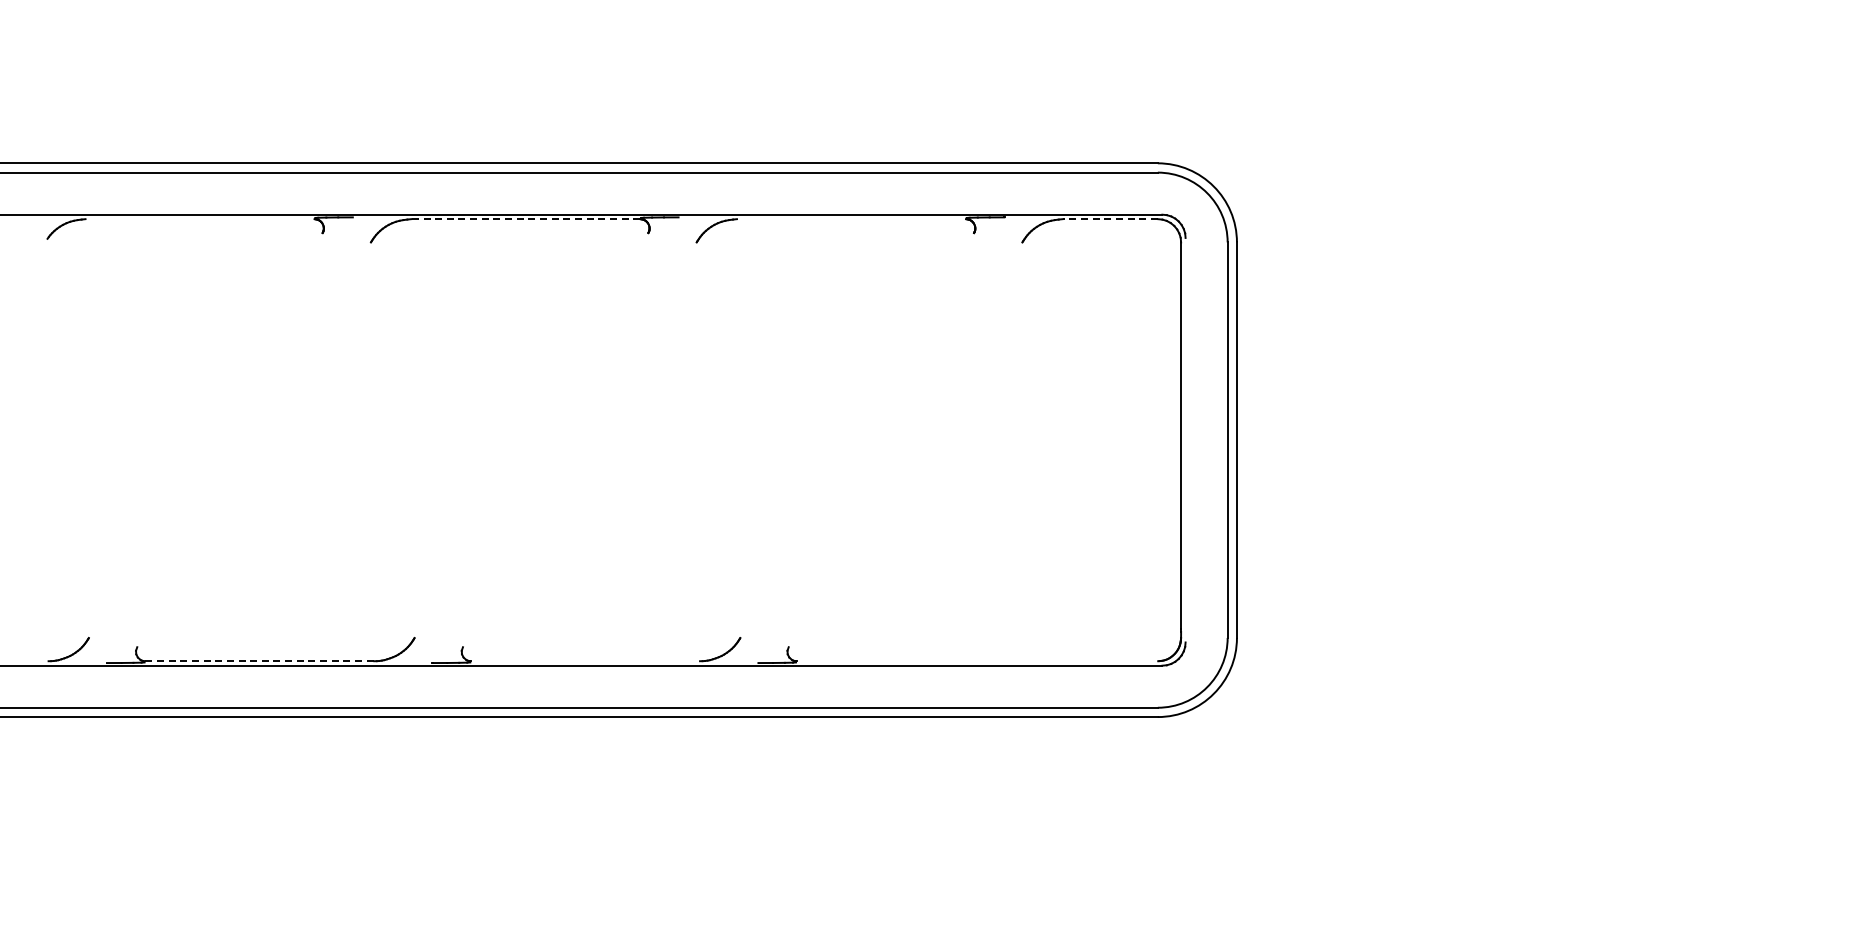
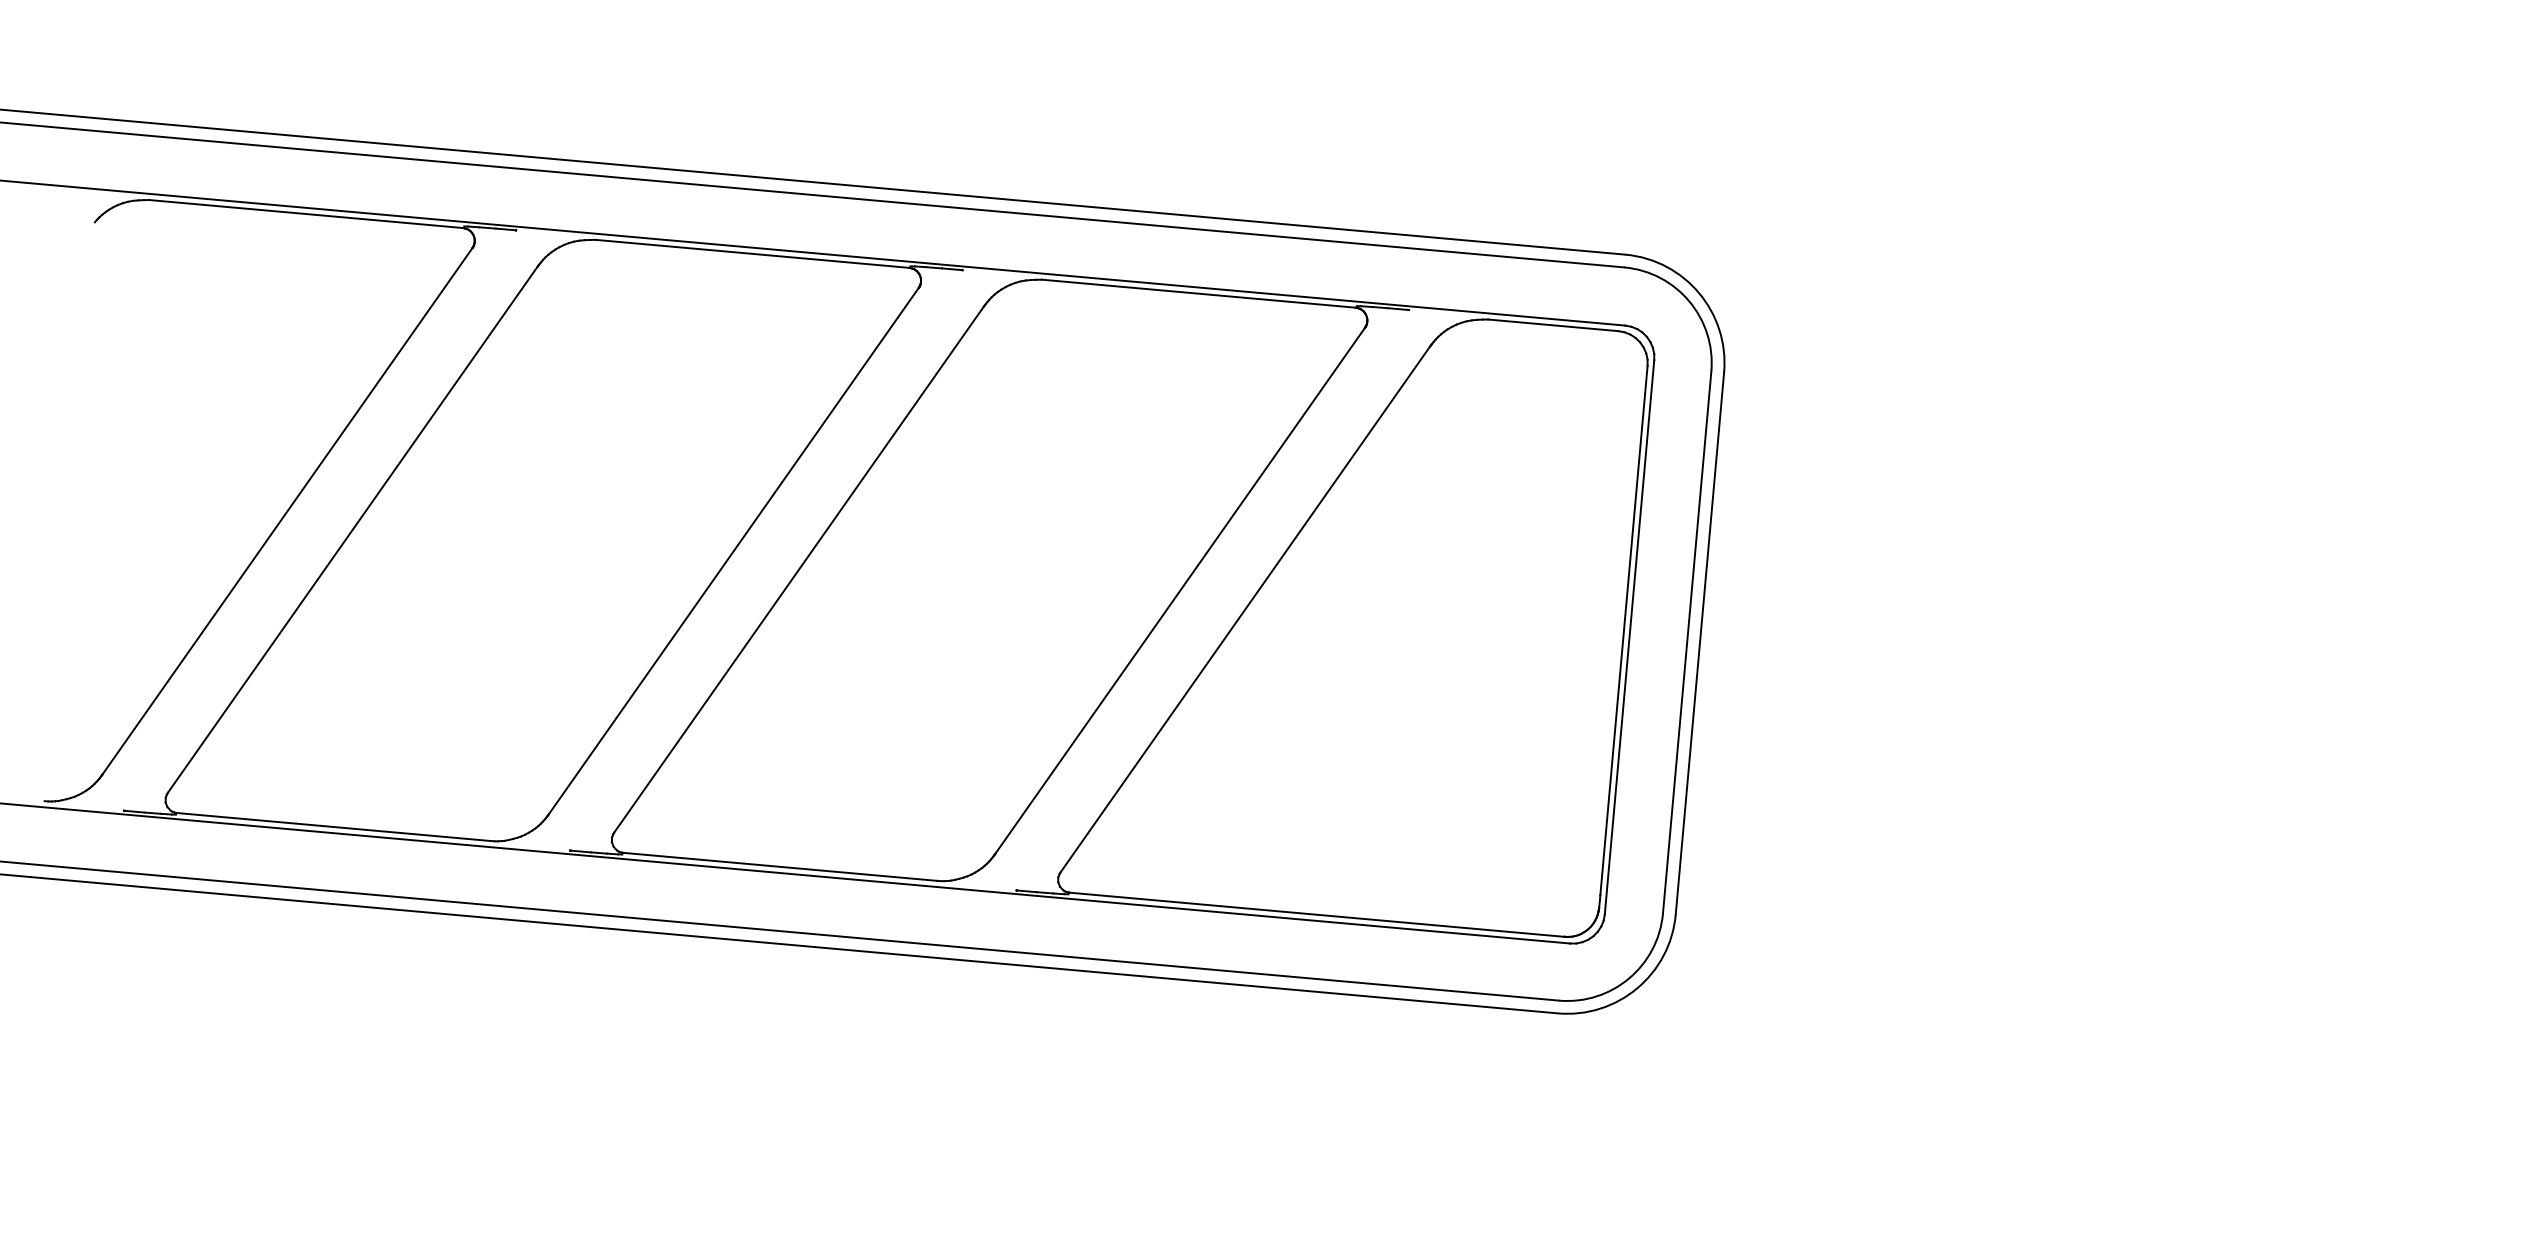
line: (199, 219) -> (305, 214), added
line: (525, 219) -> (752, 254), dashed -> solid
line: (851, 219) -> (1198, 294), added
line: (1110, 219) -> (1553, 325), dashed -> solid
line: (205, 435) -> (287, 511), added
line: (531, 435) -> (733, 550), added
line: (856, 435) -> (1179, 590), added
line: (1185, 439) -> (1629, 636), added
line: (253, 444) -> (351, 529), added
line: (579, 444) -> (798, 569), added
line: (905, 444) -> (1245, 609), added
line: (259, 661) -> (333, 827), dashed -> solid
line: (585, 661) -> (780, 867), added
line: (976, 661) -> (1315, 915), added

